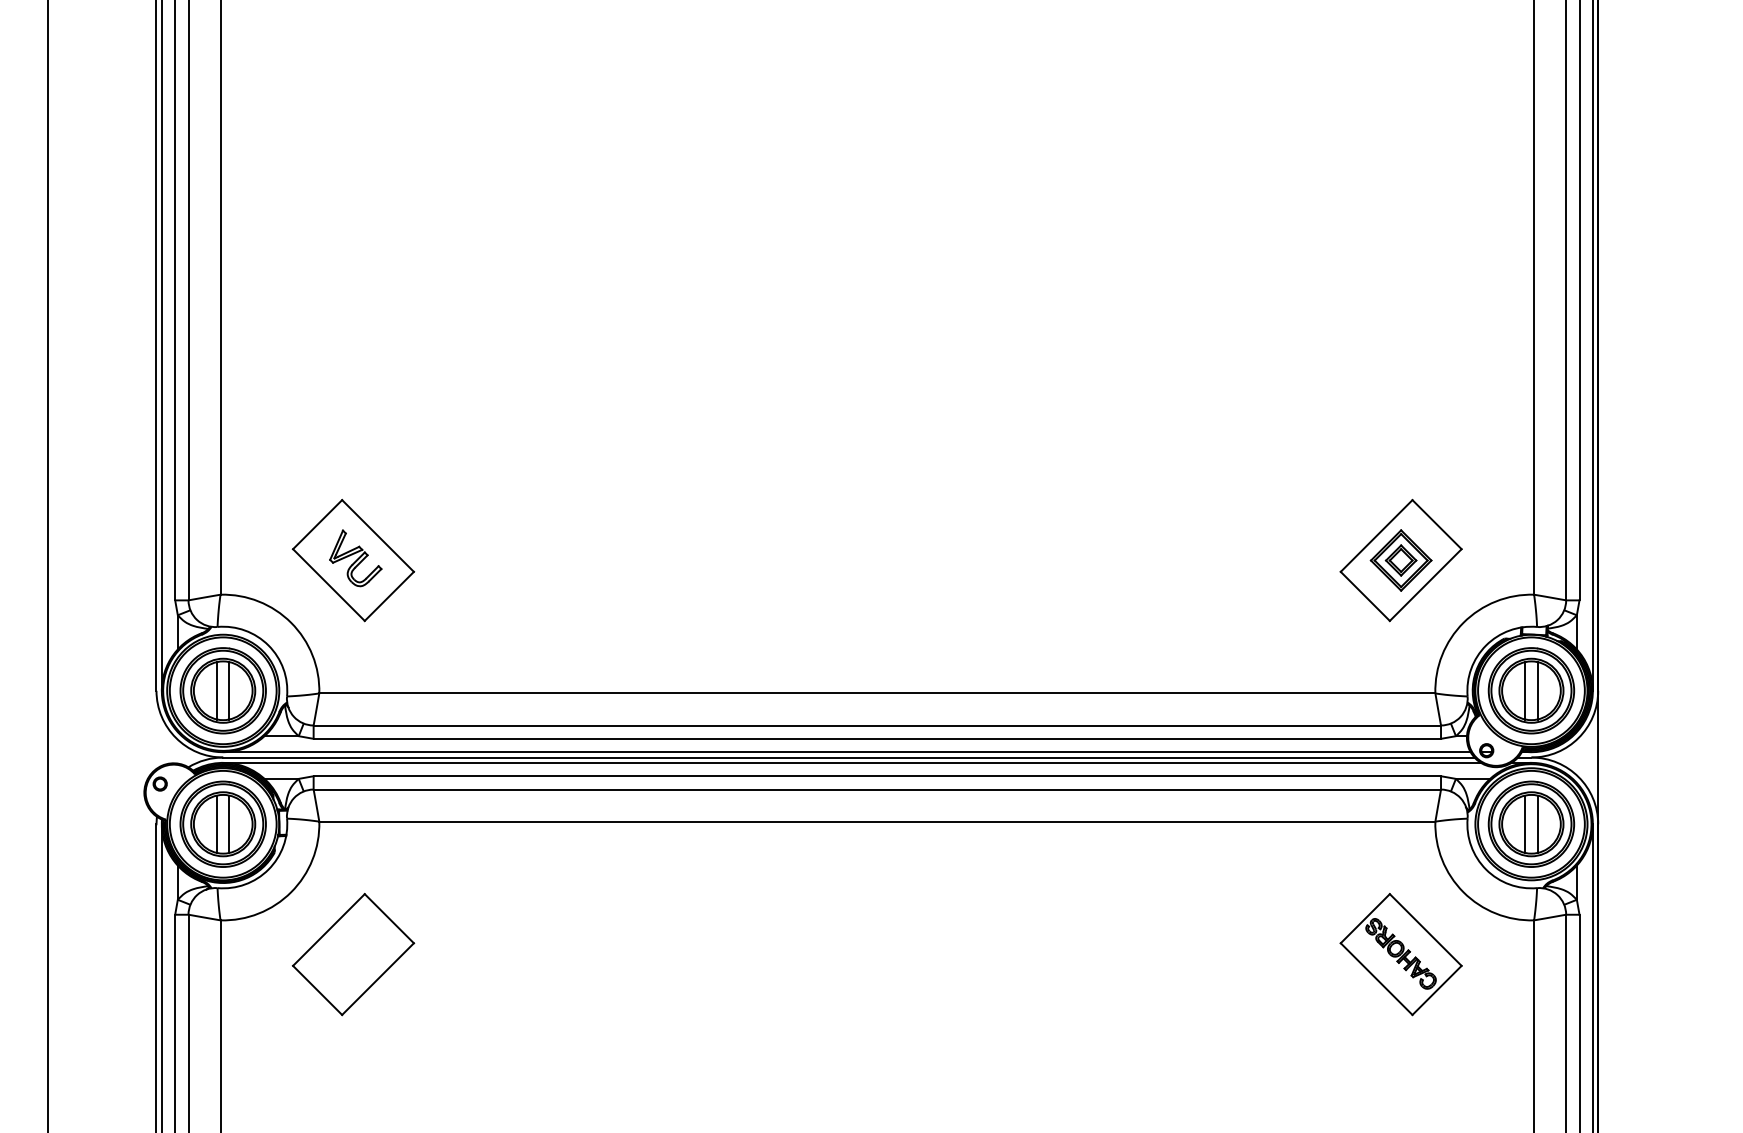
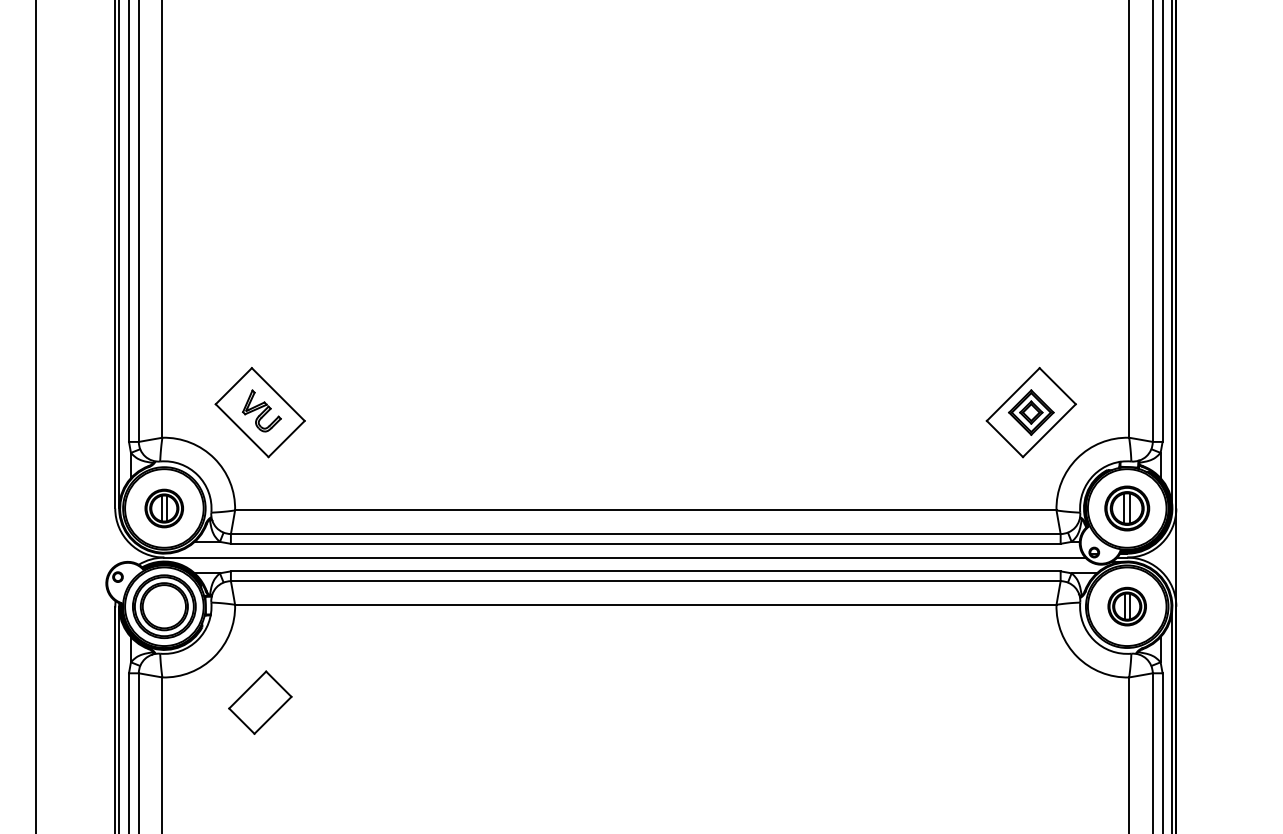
part: (222, 690) -> (163, 508), size x0.6
part: (1531, 690) -> (1127, 508), size x0.7
line: (846, 752) -> (623, 553), removed
line: (851, 762) -> (626, 561), removed
part: (1531, 823) -> (1127, 606), size x0.6
line: (217, 824) -> (160, 606), removed
line: (229, 824) -> (168, 606), removed
part: (353, 954) -> (260, 702), size x0.7
part: (1400, 954) -> (1030, 702), removed

